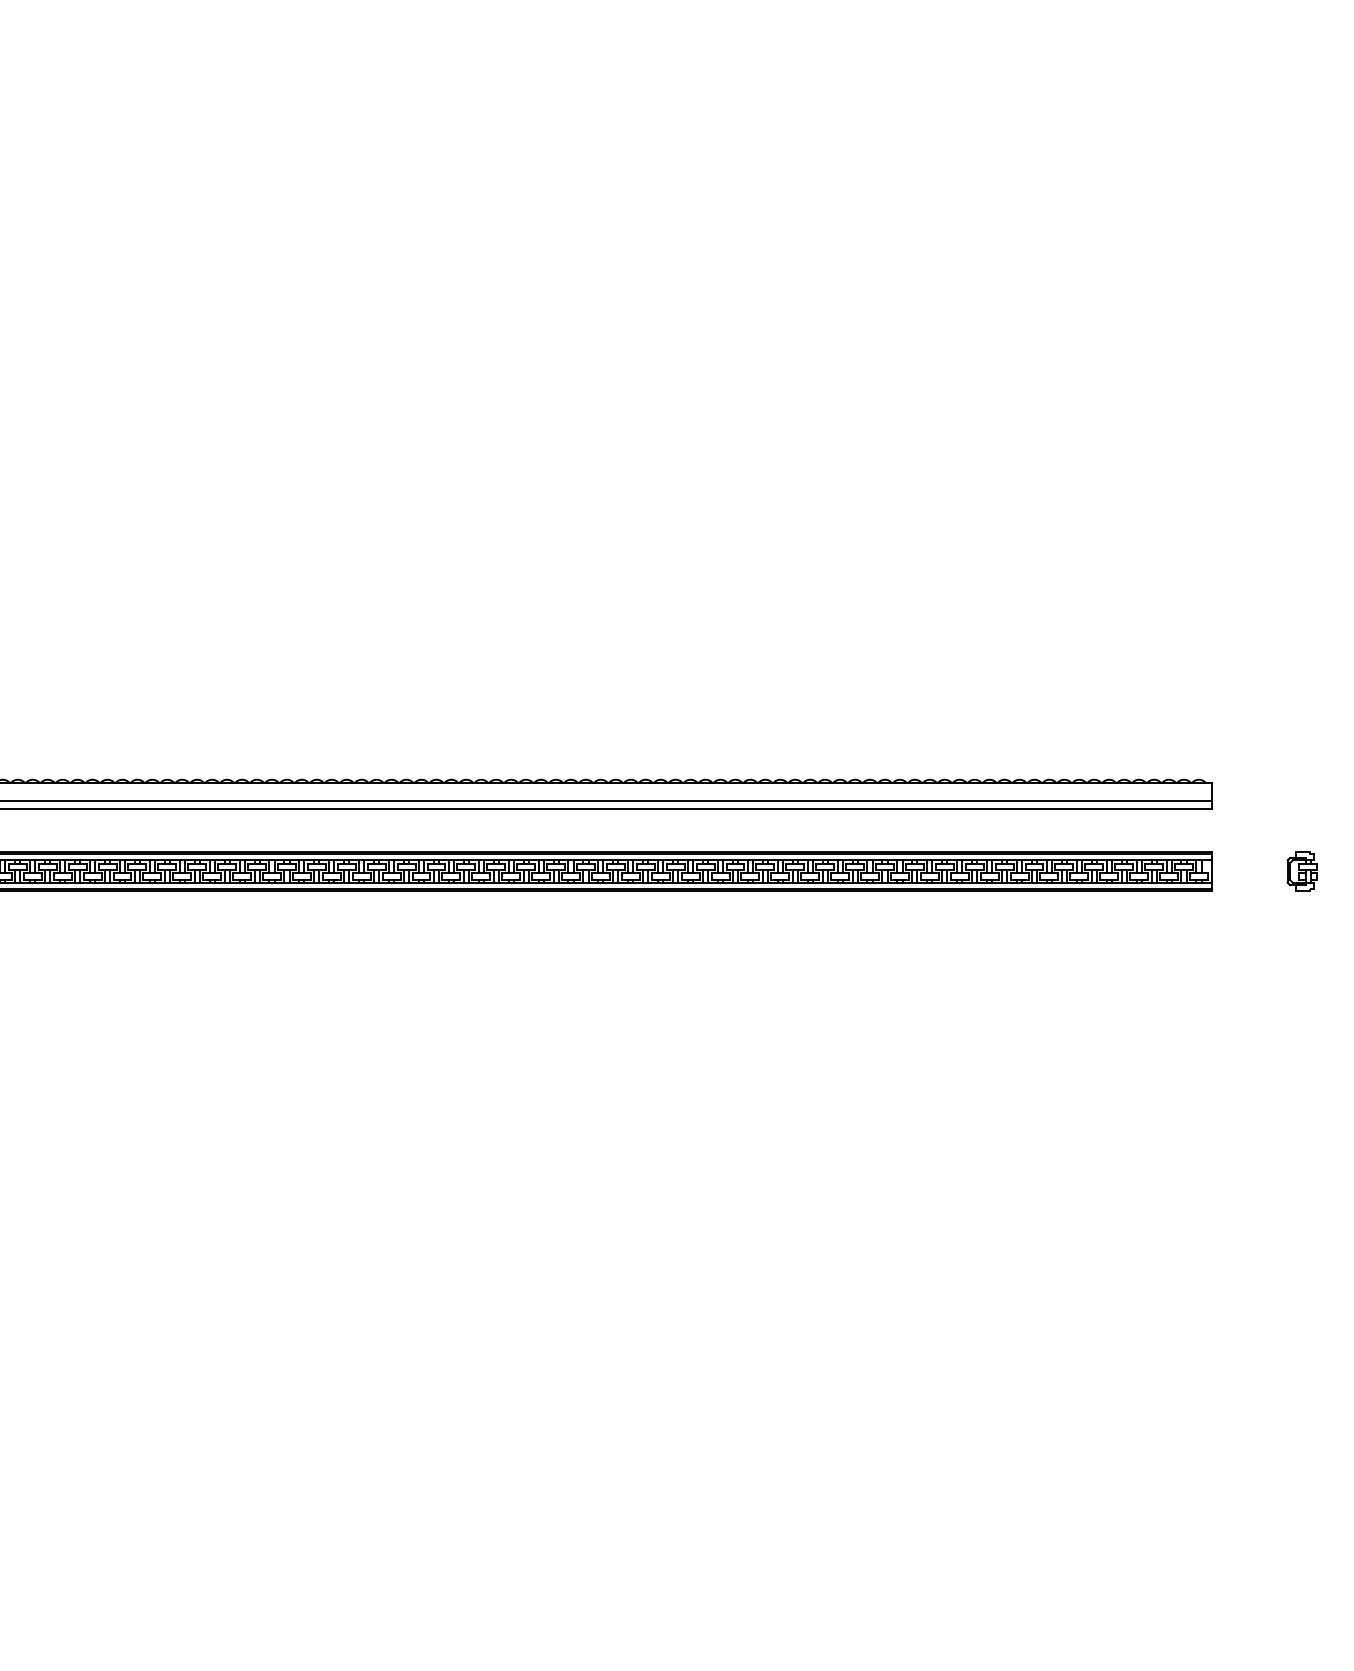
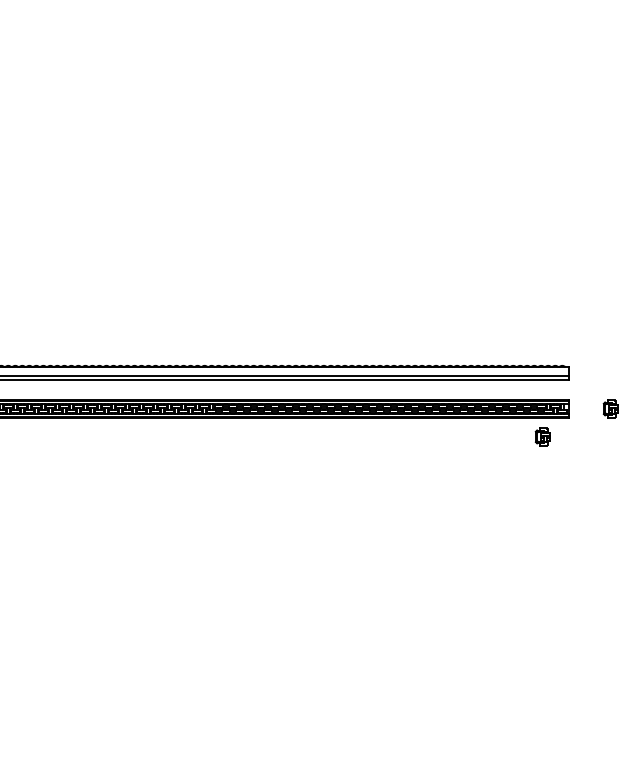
part: (1156, 930) -> (542, 436), added

